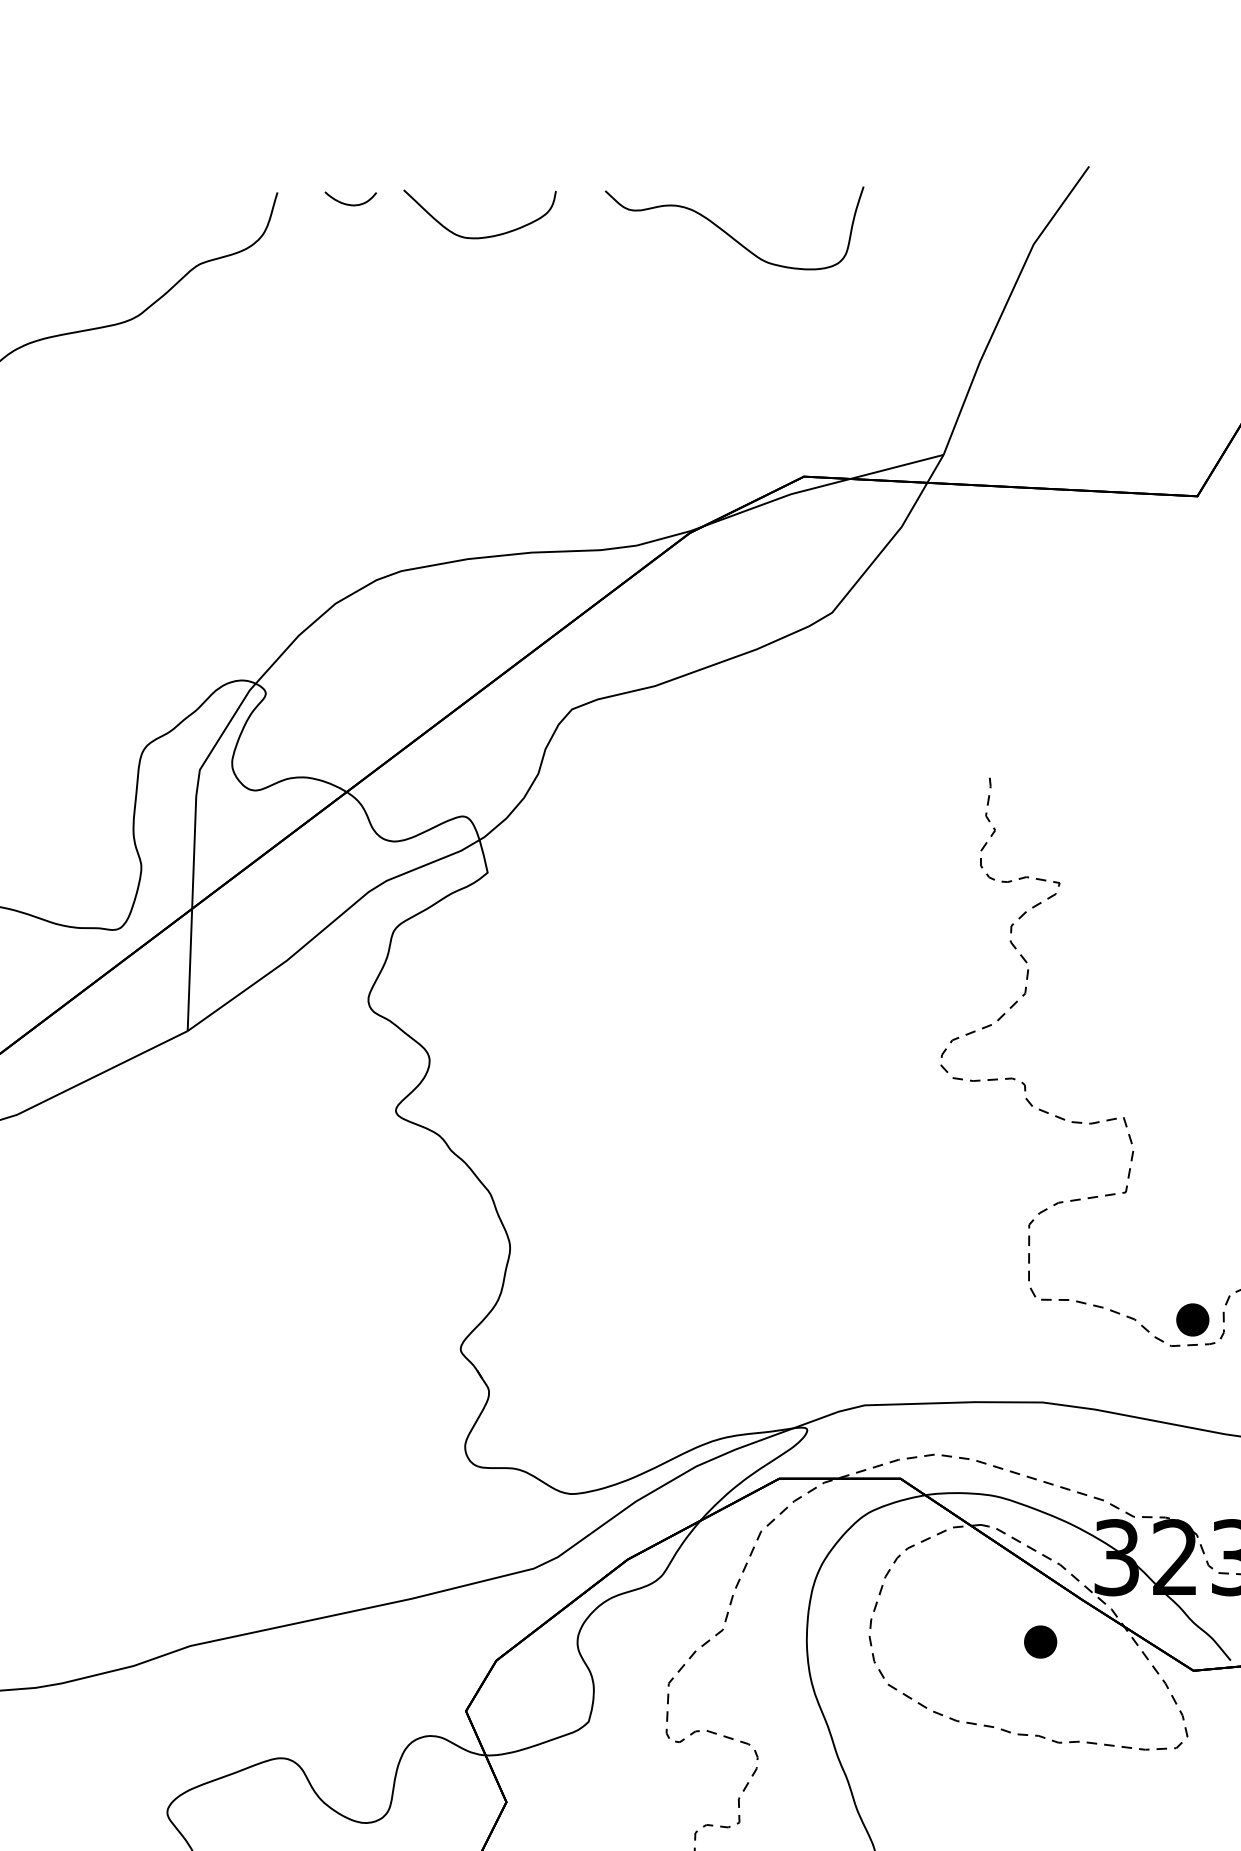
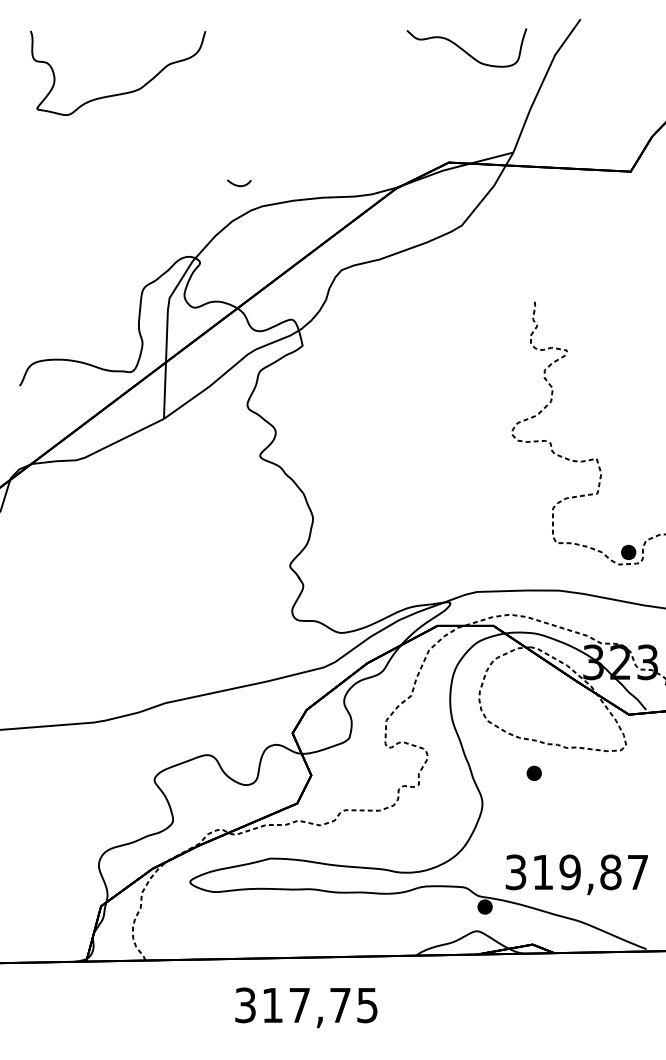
curve: (351, 203) -> (239, 185), moved
curve: (731, 234) -> (465, 50), moved
curve: (478, 236) -> (298, 51), removed
part: (1038, 1640) -> (533, 772), moved

